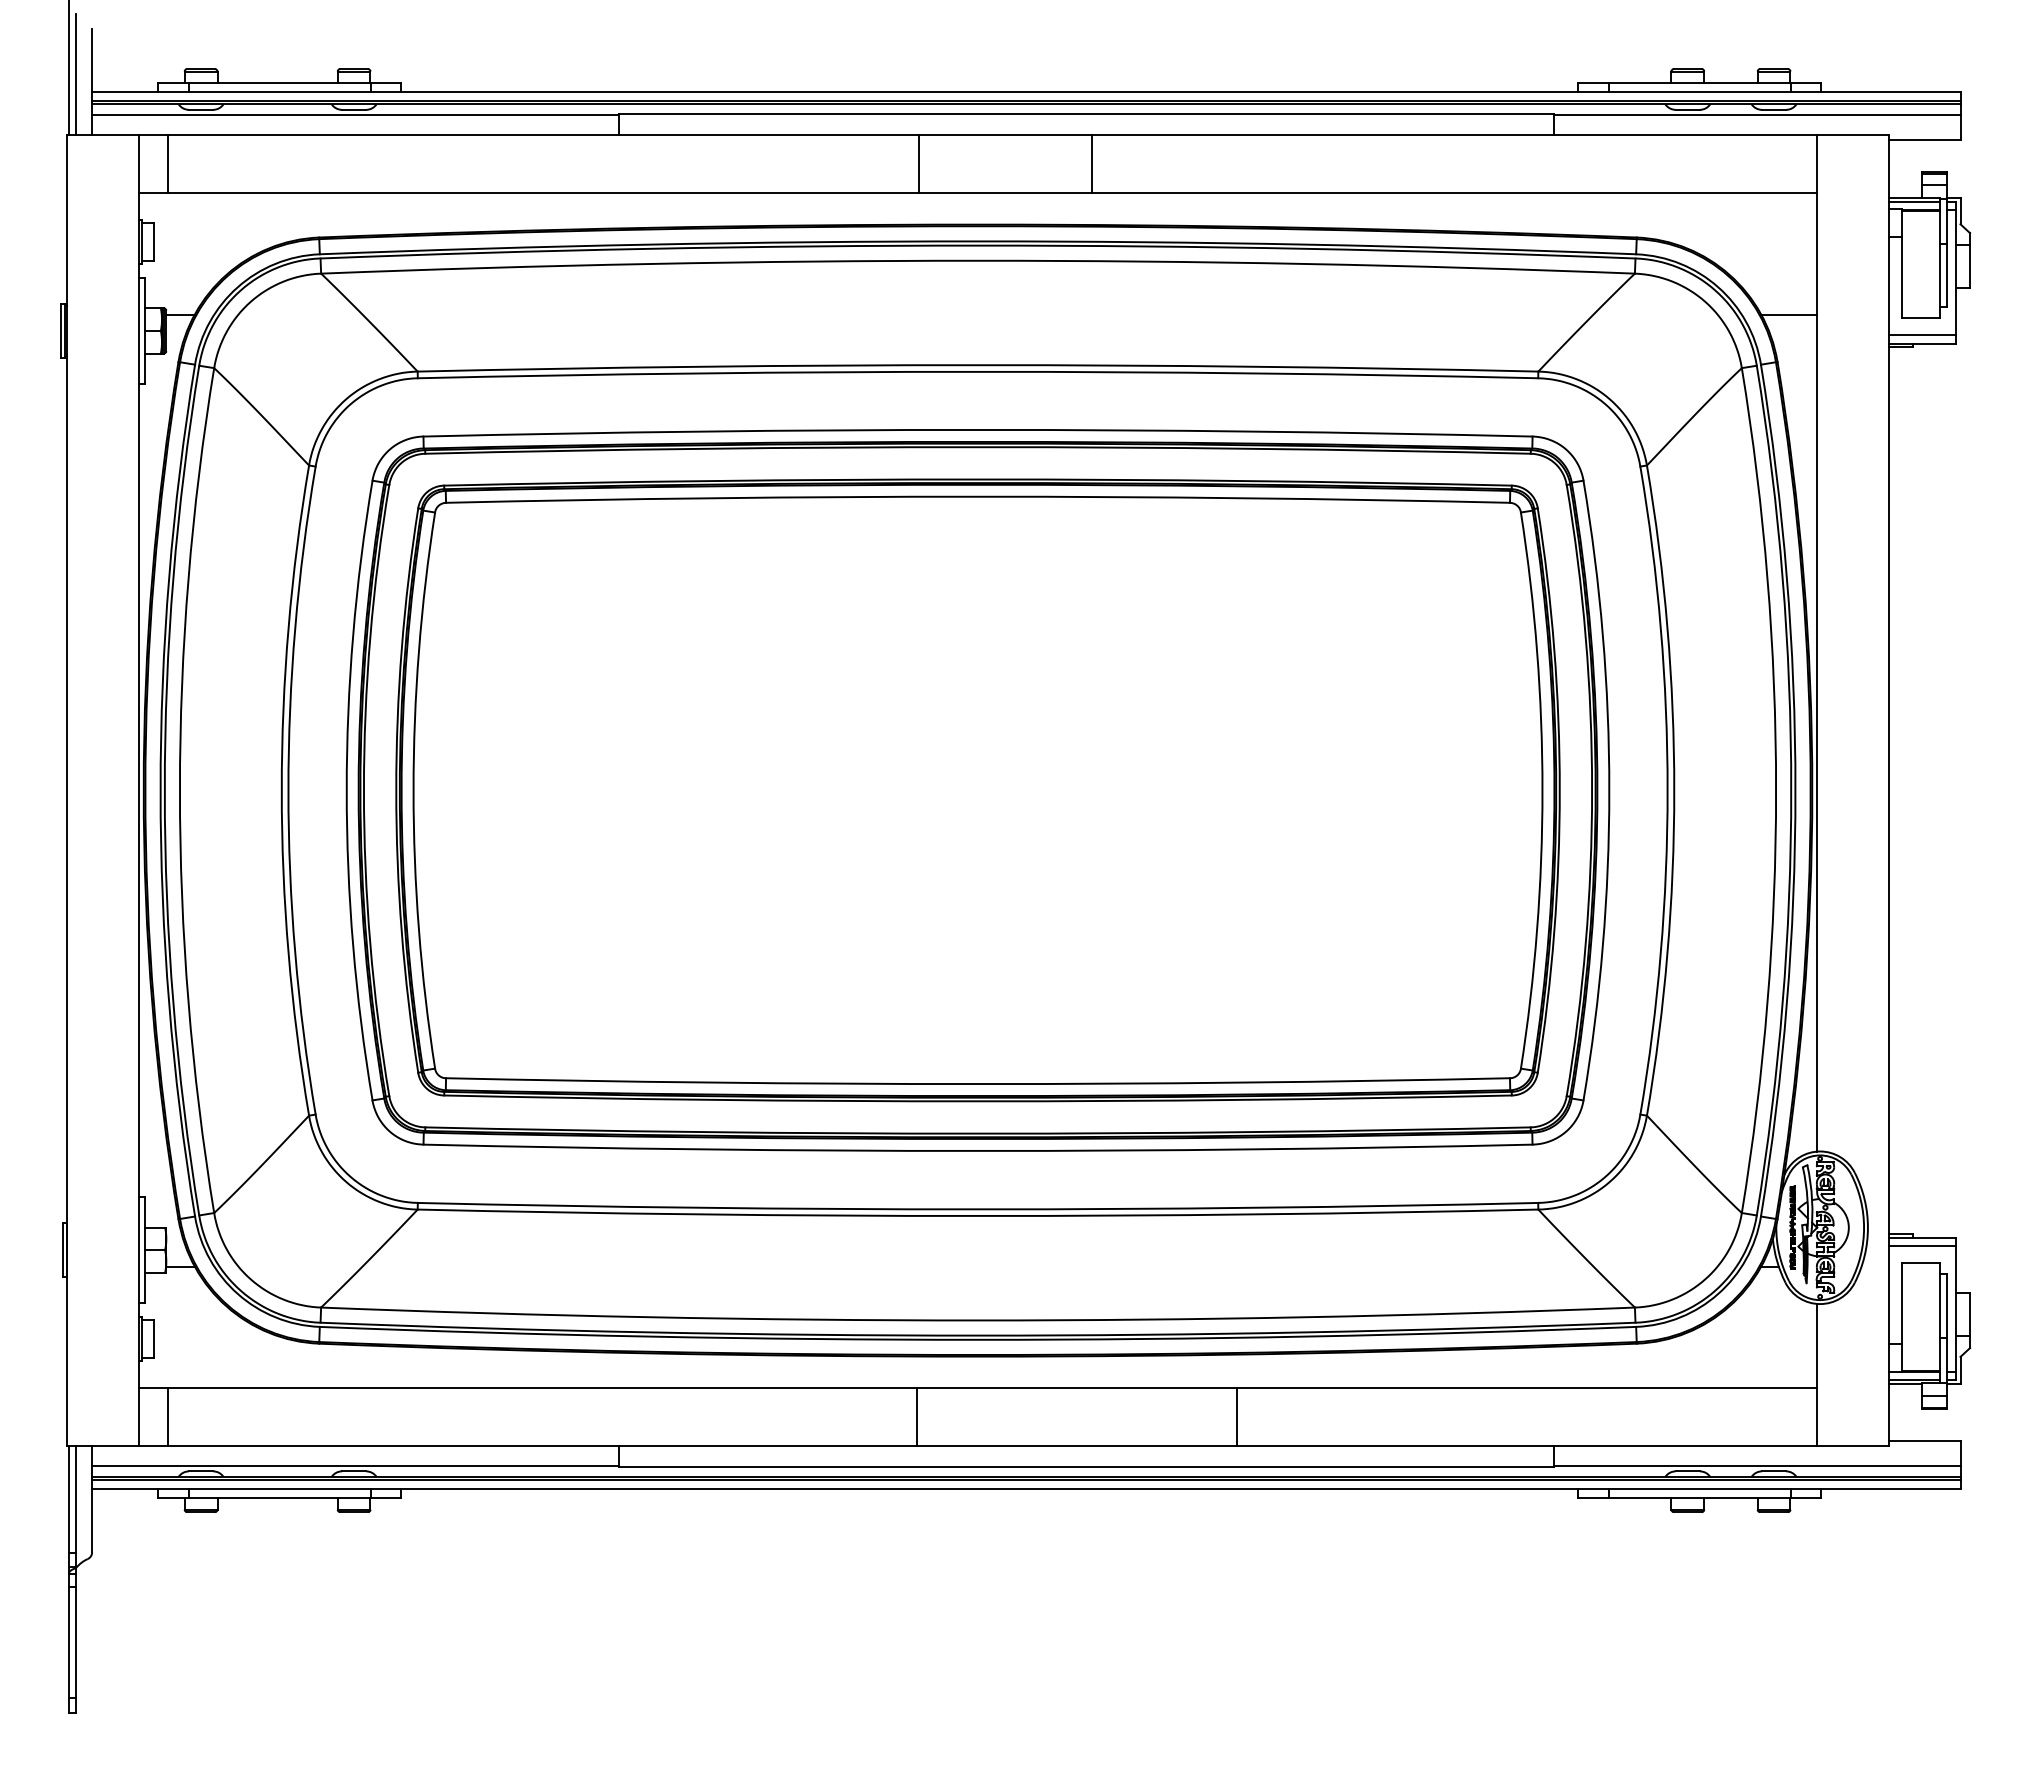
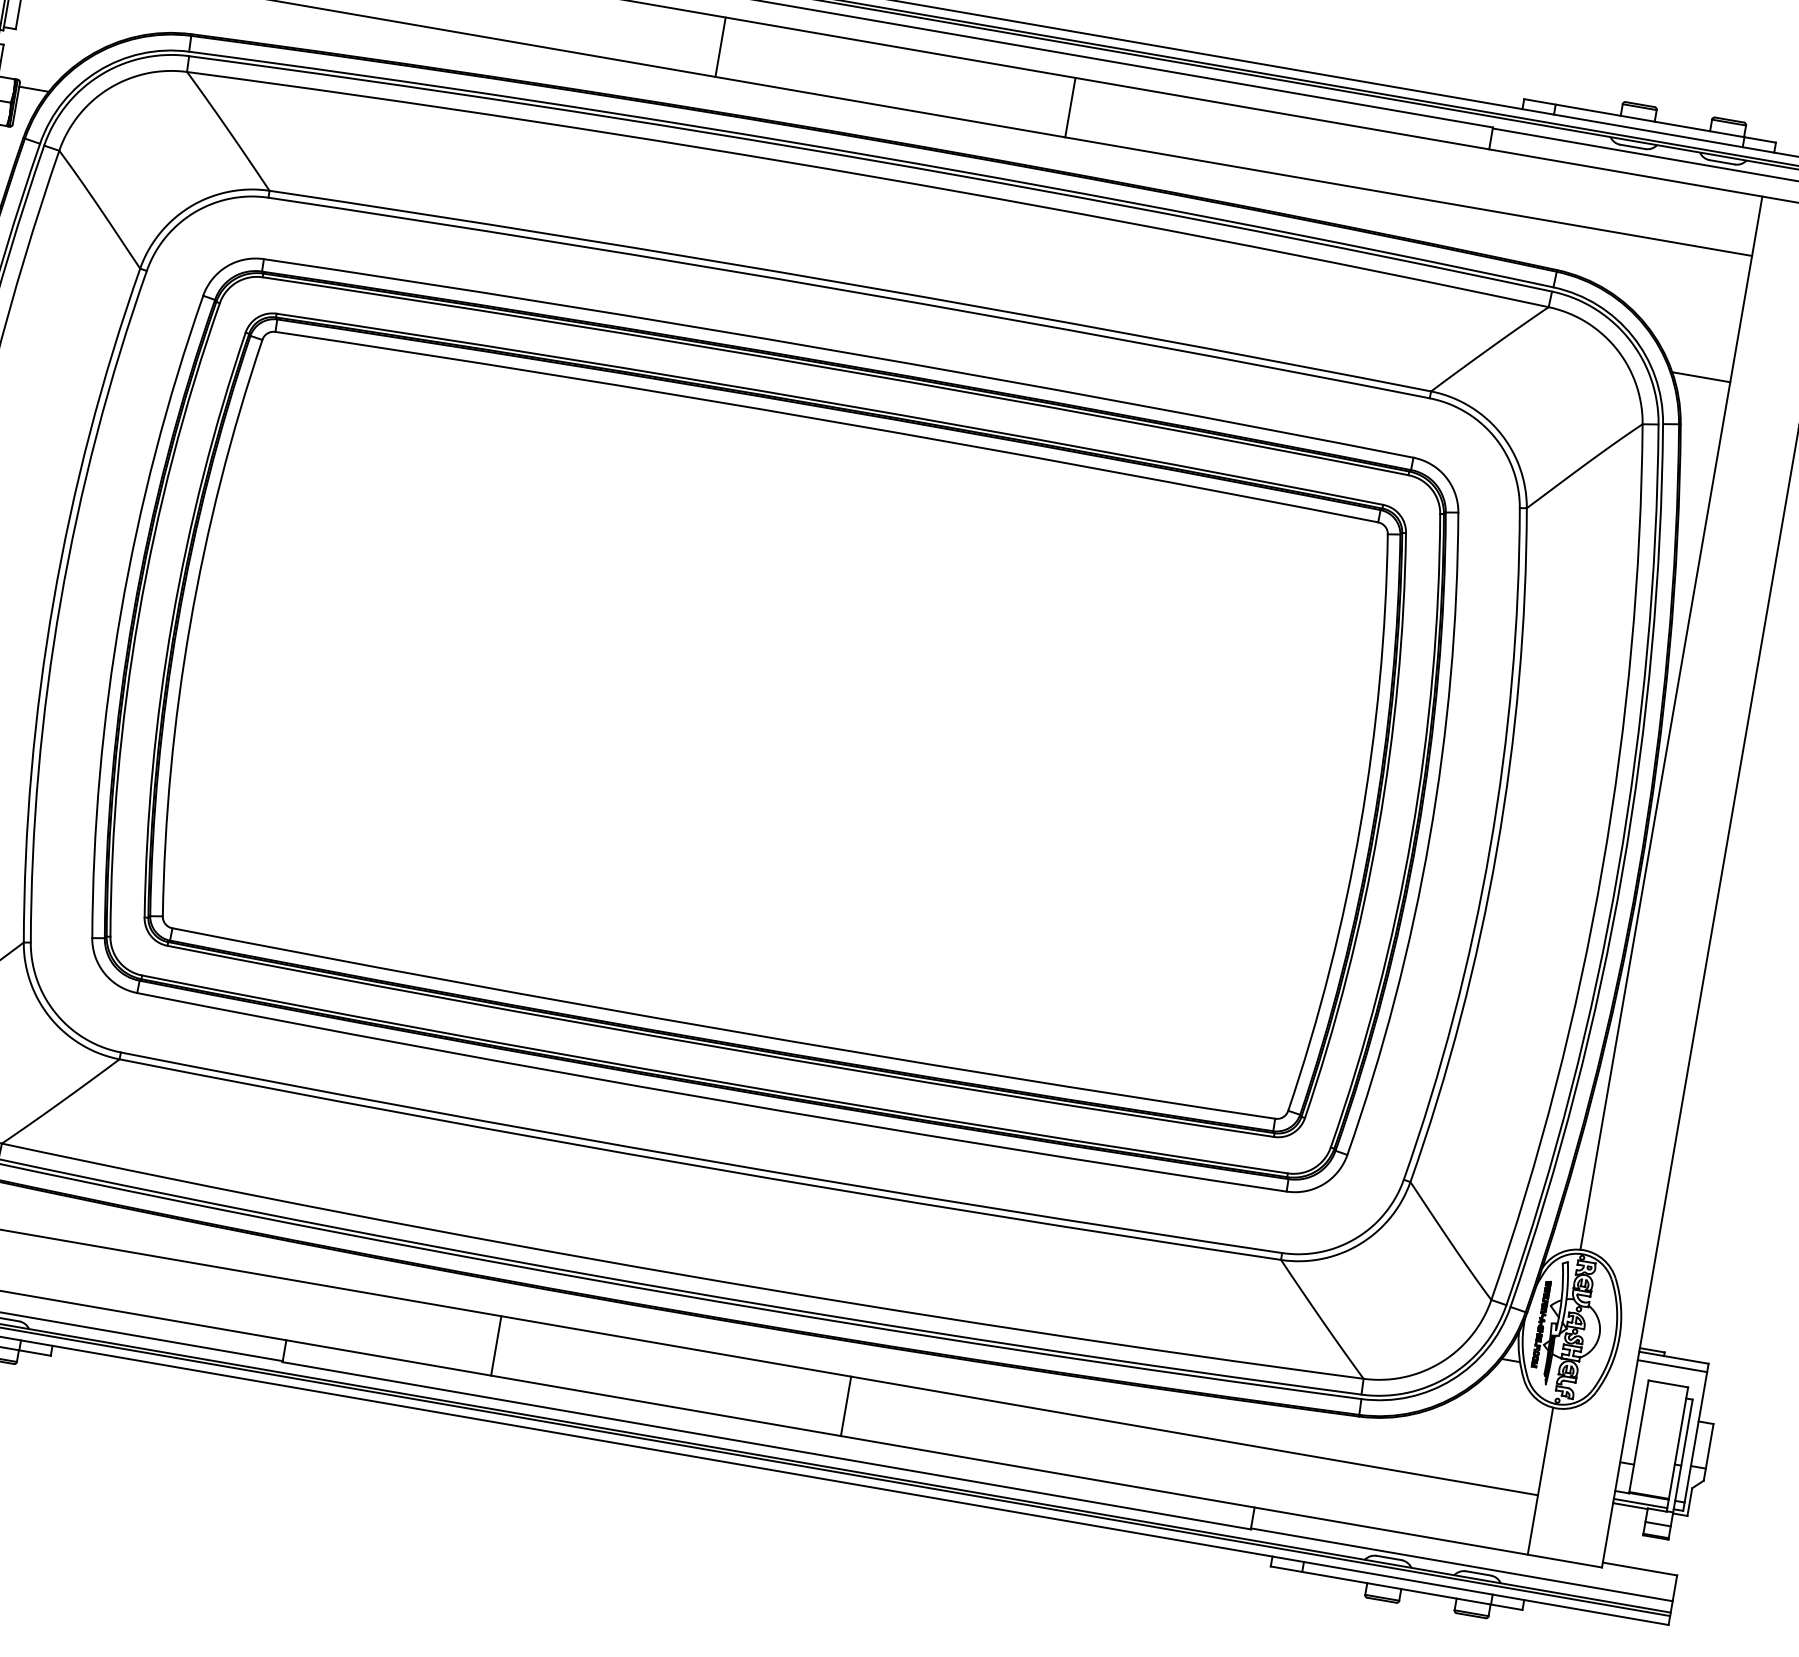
line: (918, 163) -> (720, 46), moved
line: (1092, 163) -> (1070, 107), moved
line: (916, 1416) -> (495, 1345), moved
line: (1237, 1416) -> (846, 1405), moved

